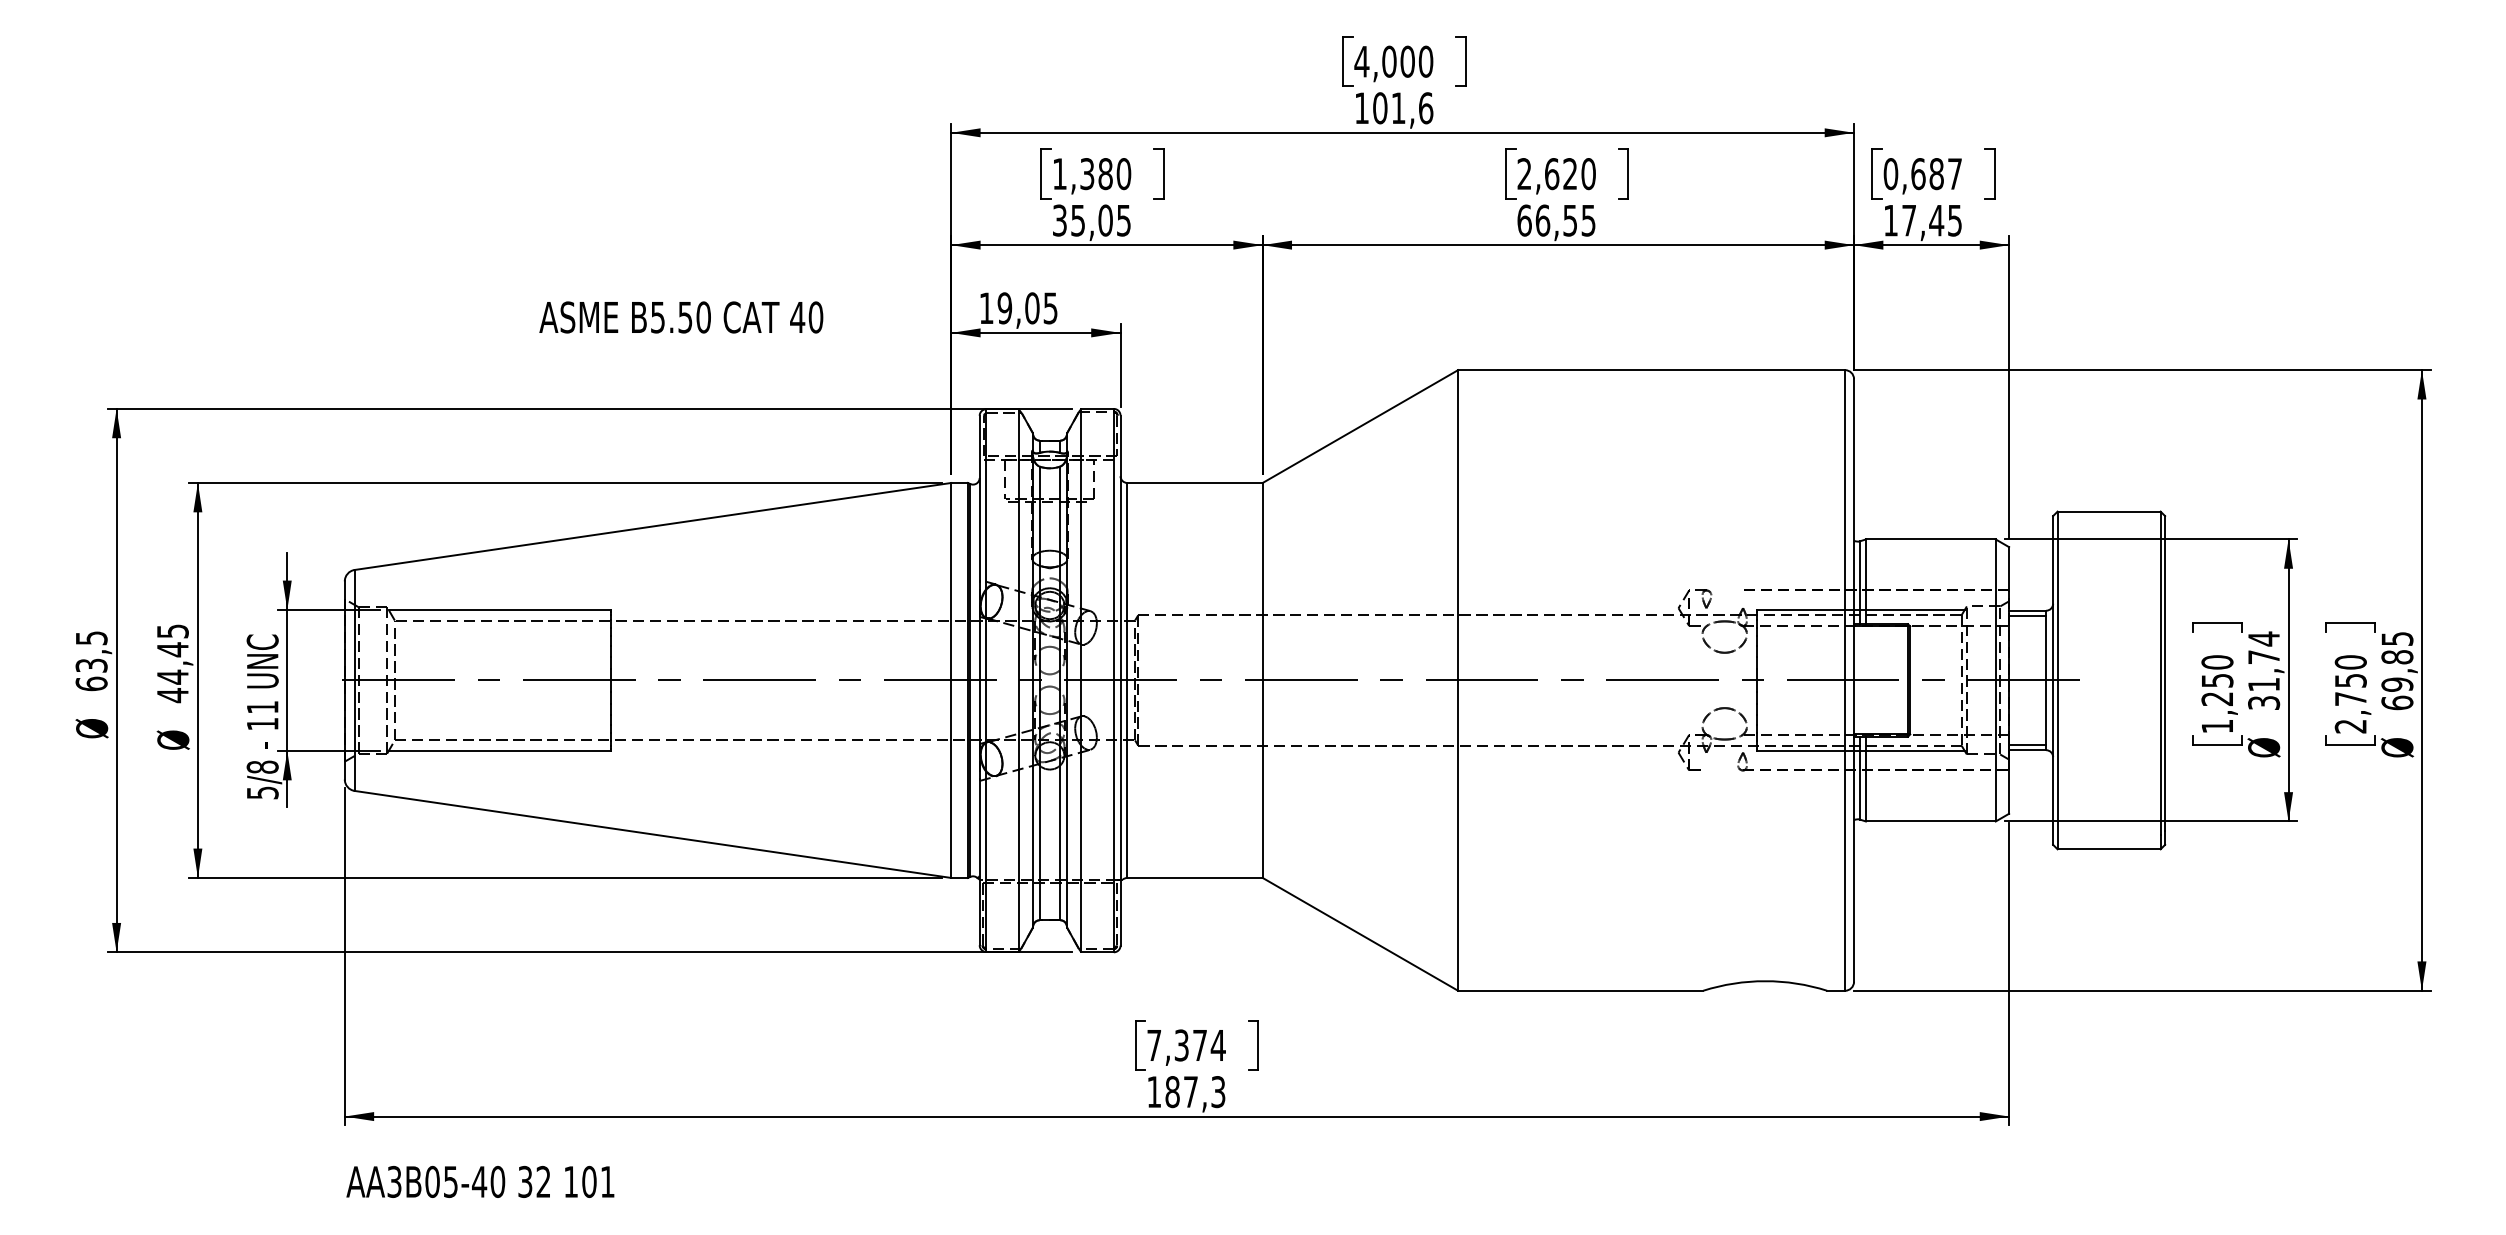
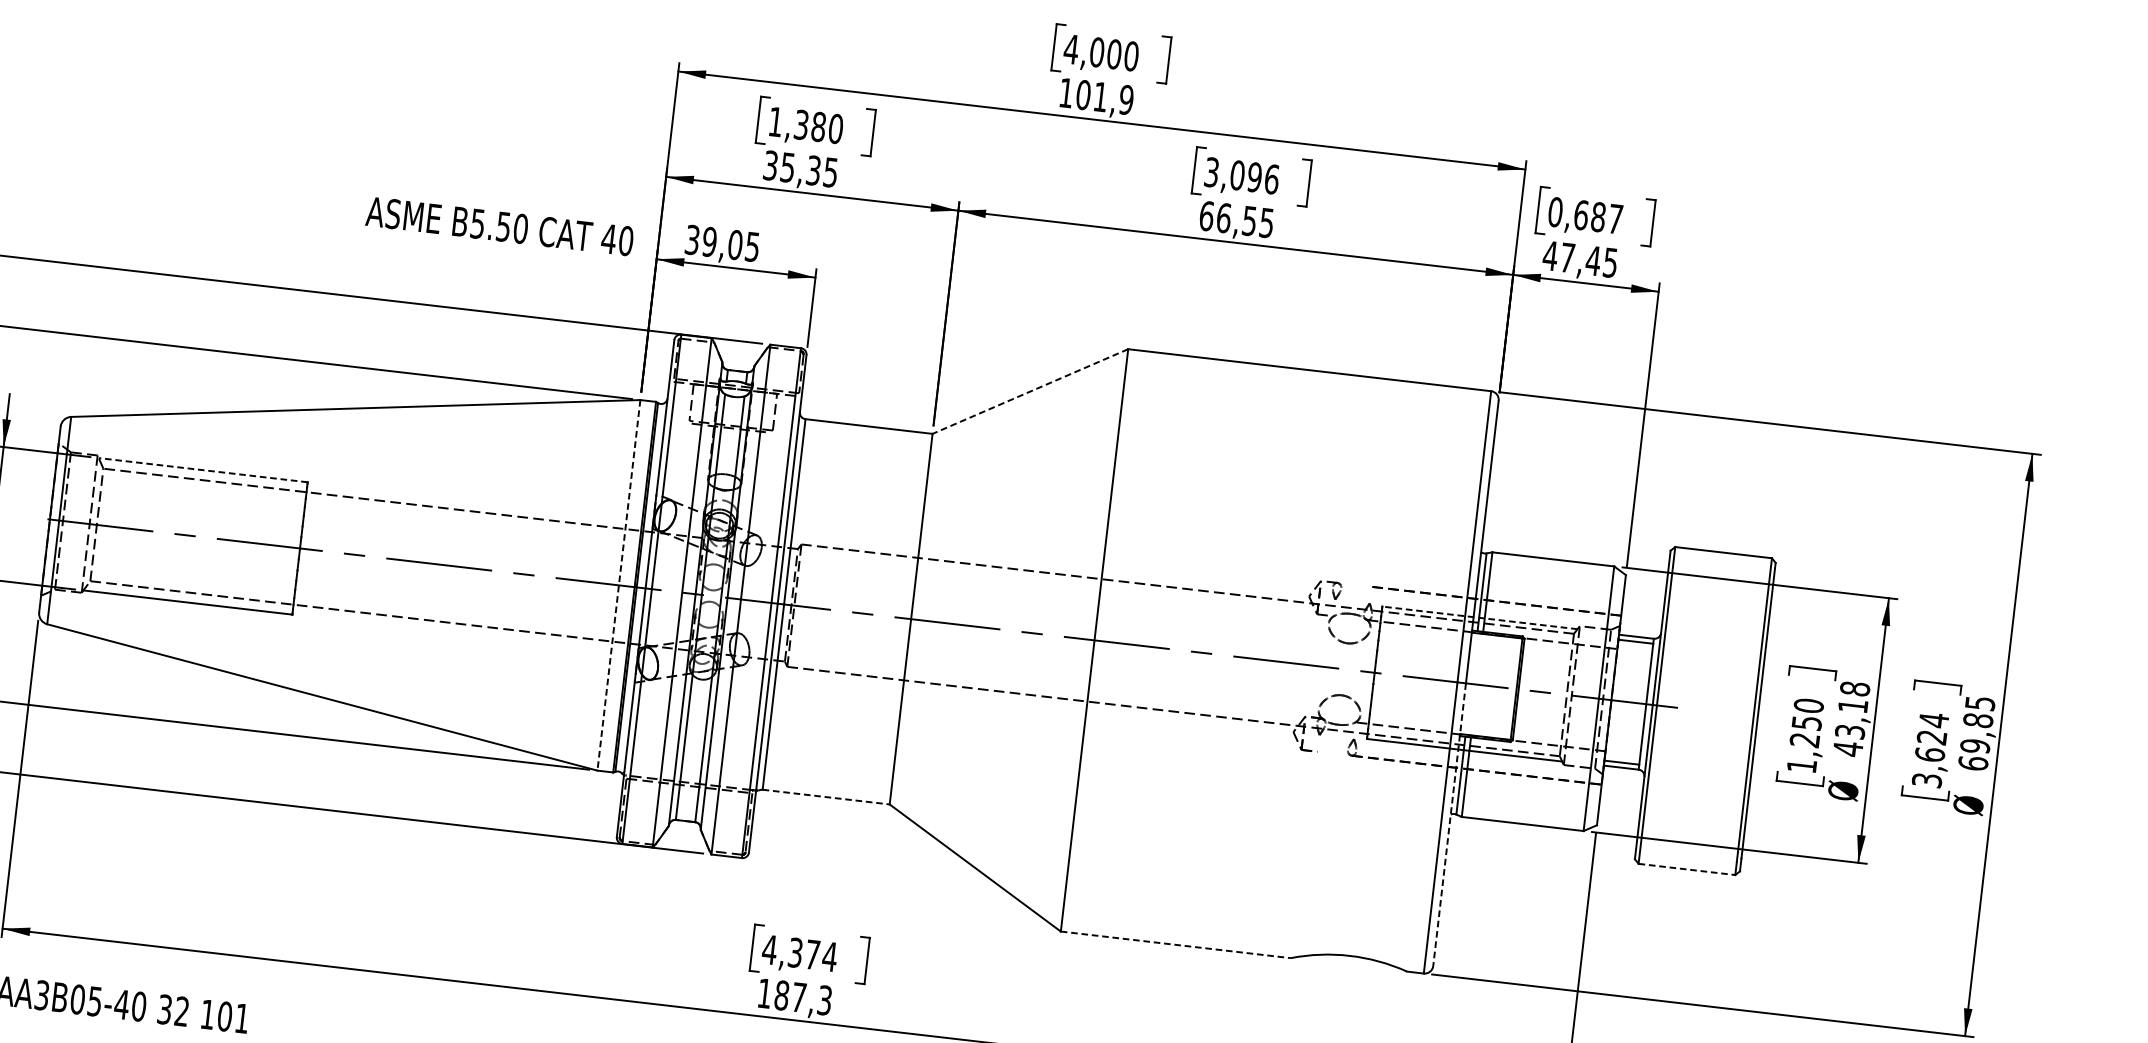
text: (1425, 108) -> (1125, 100), 101,6 -> 101,9
text: (1556, 174) -> (1241, 176), 2,620 -> 3,096
text: (1105, 220) -> (813, 170), 35,05 -> 35,35
text: (1890, 220) -> (1550, 255), 17,45 -> 47,45
text: (986, 308) -> (692, 240), 19,05 -> 39,05
text: (681, 317) -> (500, 226), moved
line: (1360, 426) -> (1030, 391), solid -> dashed
line: (499, 609) -> (202, 469), solid -> dashed
line: (1860, 609) -> (1479, 617), solid -> dashed
text: (2264, 670) -> (1852, 718), 31,74 -> 43,18
line: (951, 680) -> (619, 585), solid -> dashed
text: (2350, 693) -> (1930, 749), 2,750 -> 3,624
line: (1854, 831) -> (1449, 825), solid -> dashed
line: (2109, 849) -> (1687, 869), solid -> dashed
line: (1195, 877) -> (826, 796), solid -> dashed
line: (1580, 990) -> (1175, 944), solid -> dashed
text: (1153, 1045) -> (769, 949), 7,374 -> 4,374

